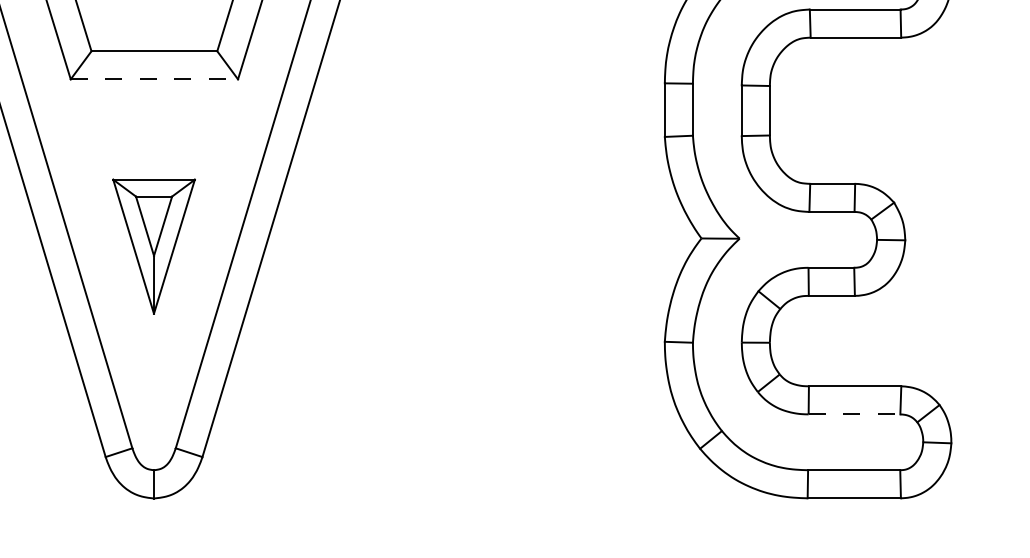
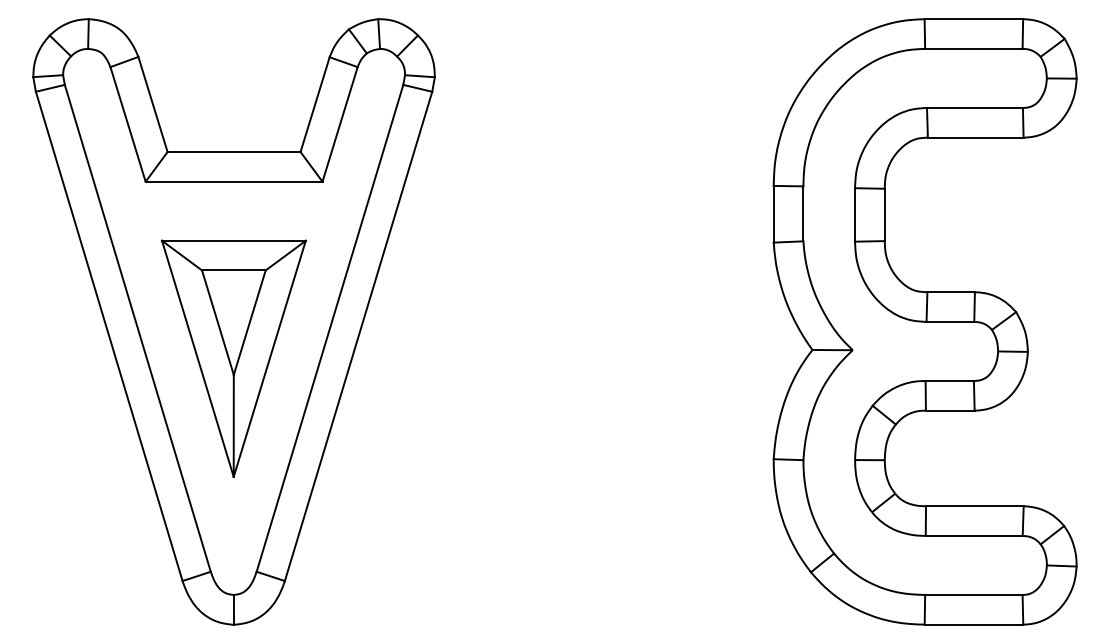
line: (154, 79) -> (234, 181), dashed -> solid
part: (153, 246) -> (233, 358), size x1.67
line: (854, 413) -> (974, 535), dashed -> solid

